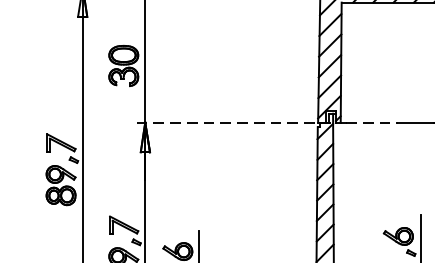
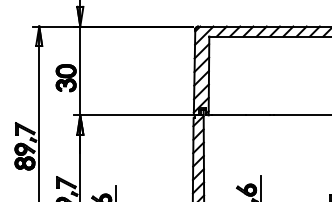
line: (233, 122) -> (138, 115), dashed -> solid
line: (372, 122) -> (229, 115), dashed -> solid

